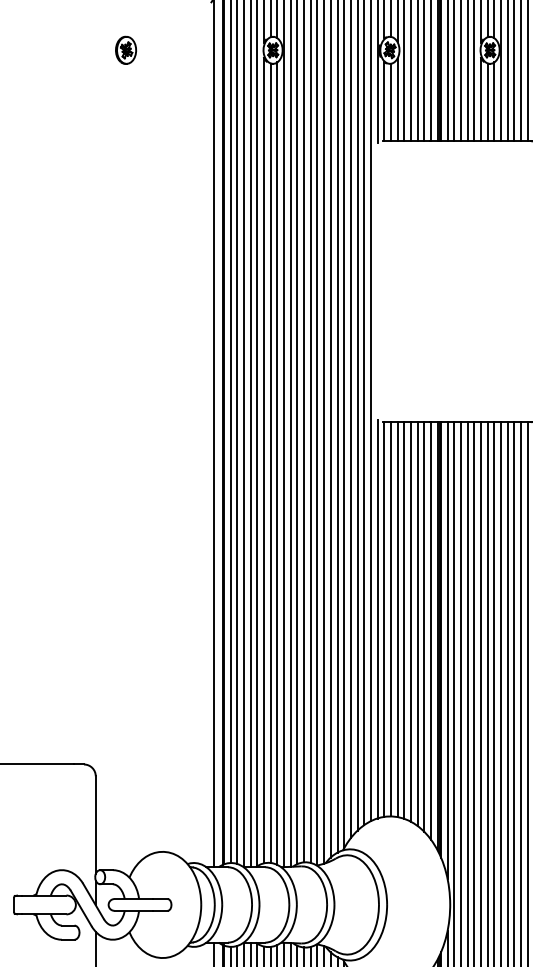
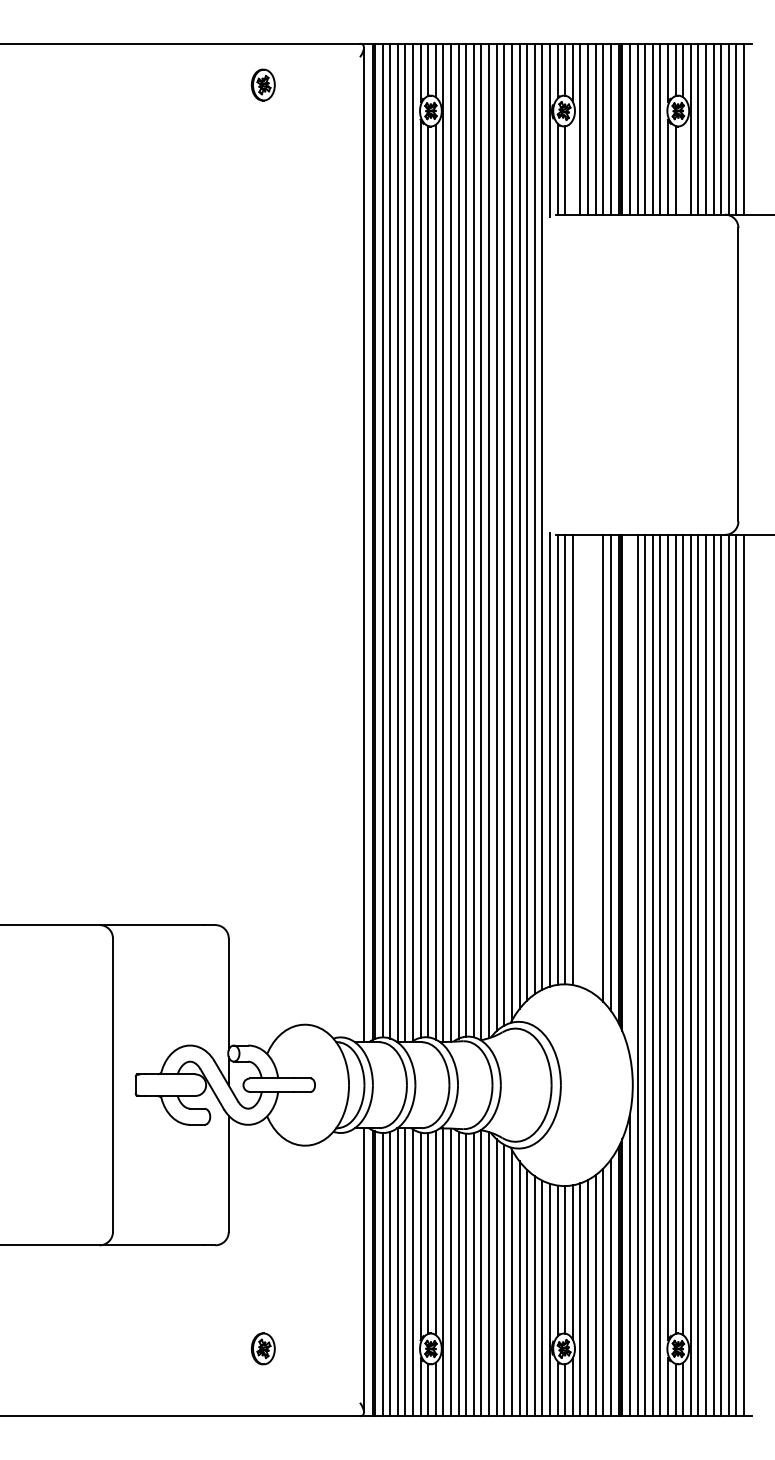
part: (125, 49) -> (262, 84), moved
line: (397, 99) -> (572, 167), removed
line: (494, 101) -> (683, 169), removed
line: (404, 620) -> (580, 760), removed
line: (411, 621) -> (588, 762), removed
line: (417, 623) -> (595, 764), removed
line: (447, 650) -> (629, 795), removed

